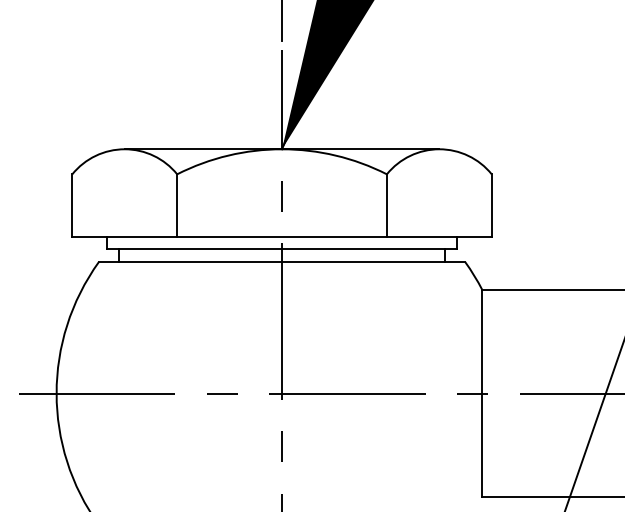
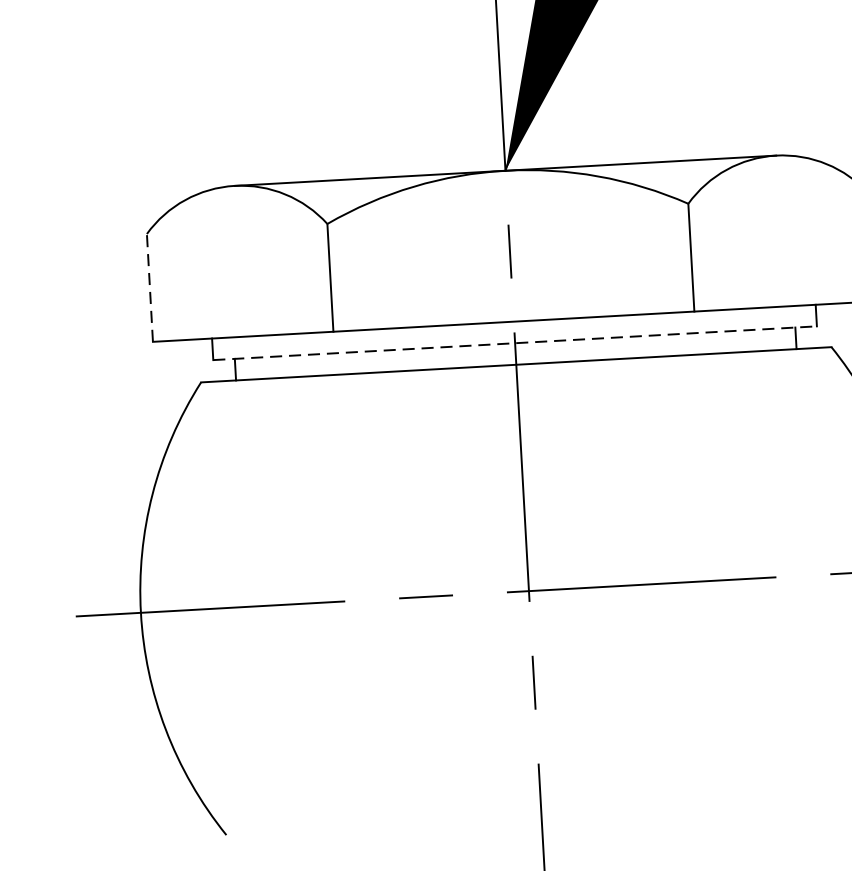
line: (72, 205) -> (150, 287), solid -> dashed
line: (282, 249) -> (515, 343), solid -> dashed

